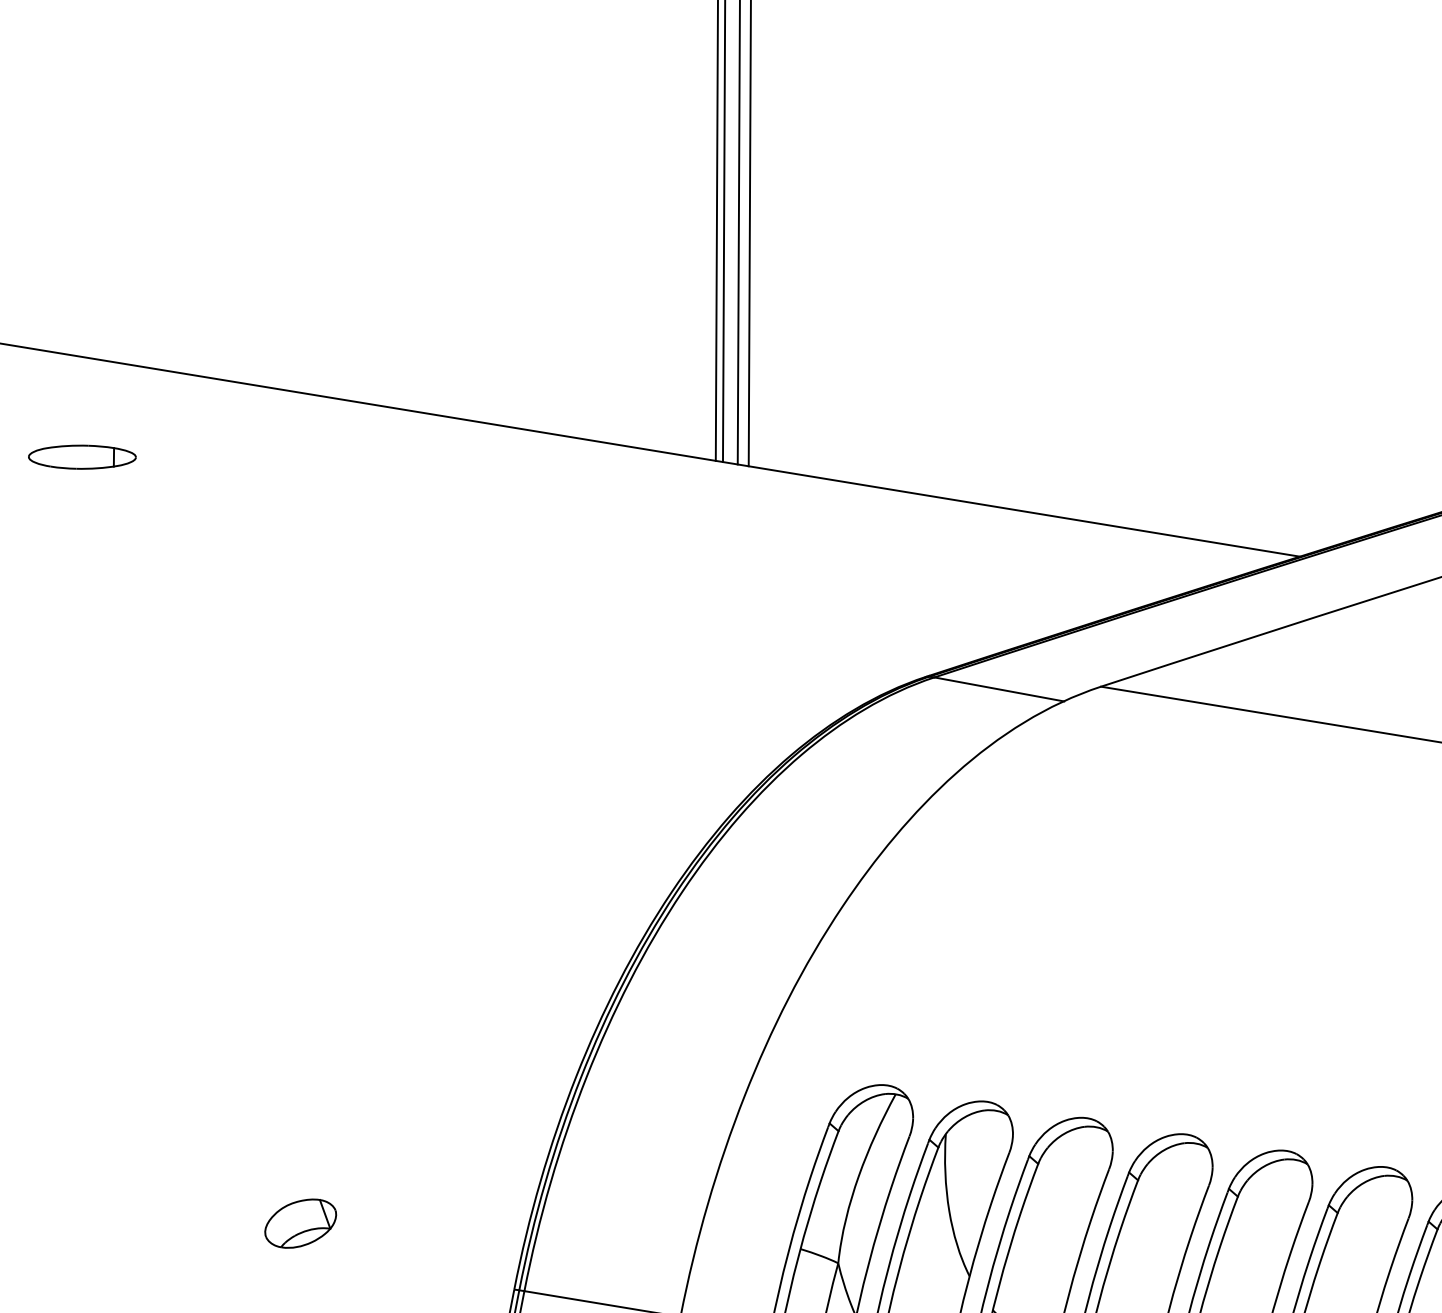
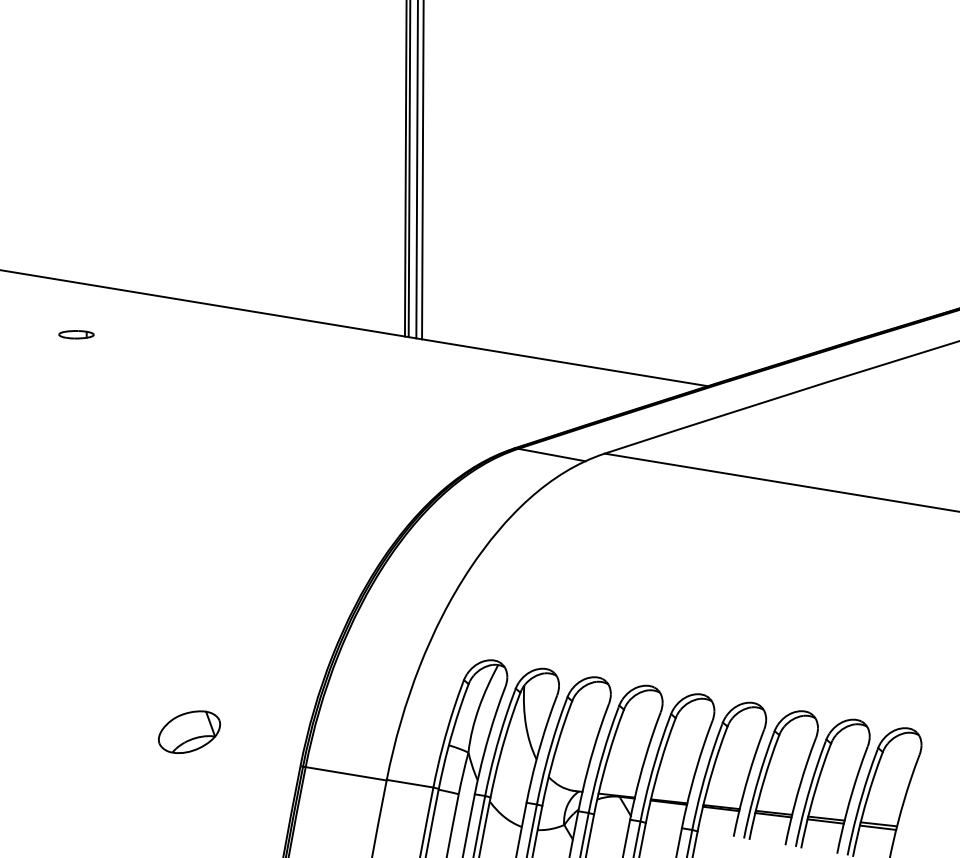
part: (82, 456) -> (76, 334), size x0.62
part: (300, 1222) -> (189, 731), size x1.67

